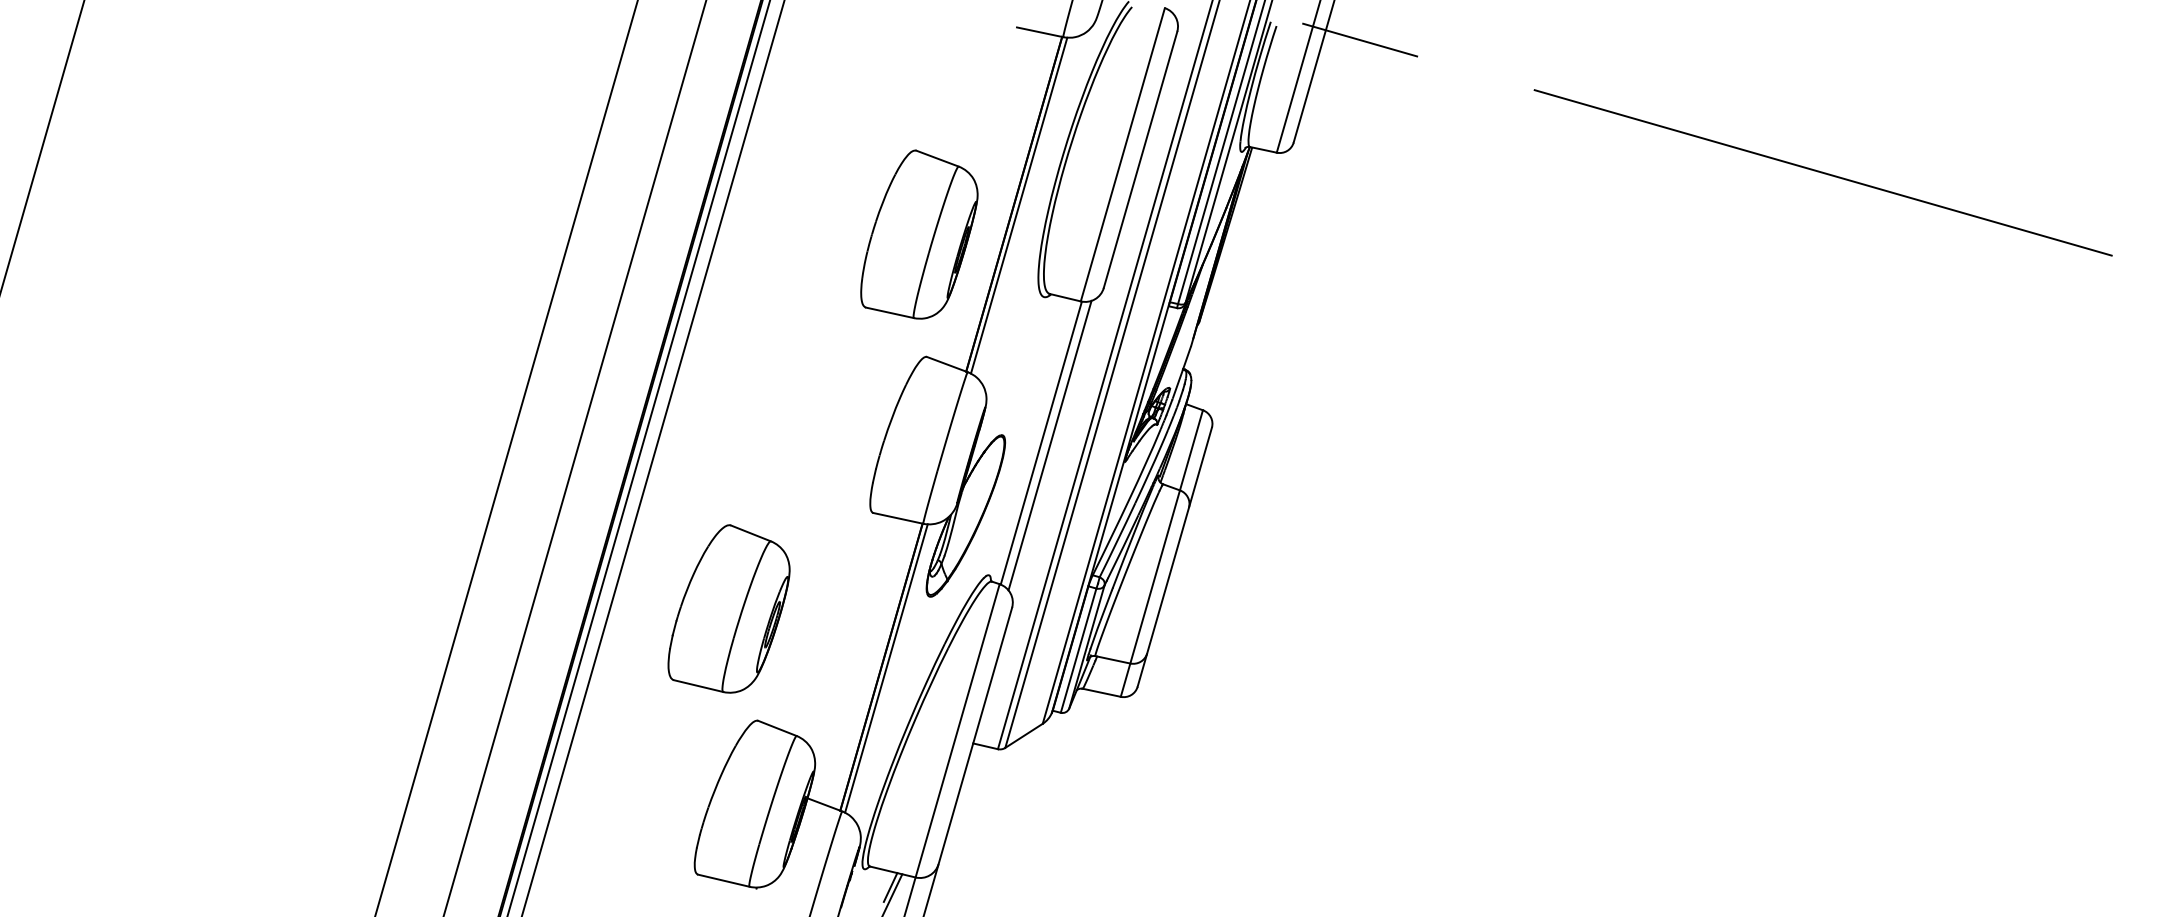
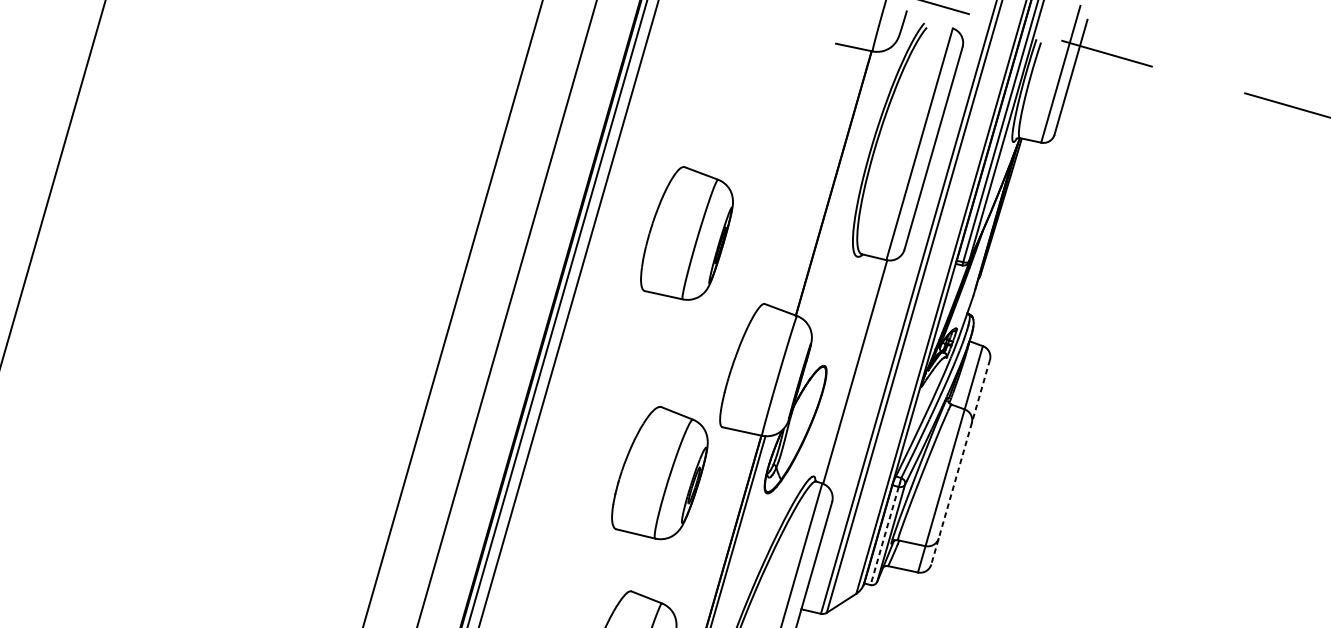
line: (1018, 205) -> (837, 184), removed
part: (919, 234) -> (687, 233), moved
line: (1049, 445) -> (861, 373), removed
line: (1174, 557) -> (960, 462), solid -> dashed
part: (728, 608) -> (659, 472), moved
line: (1078, 650) -> (884, 535), solid -> dashed

